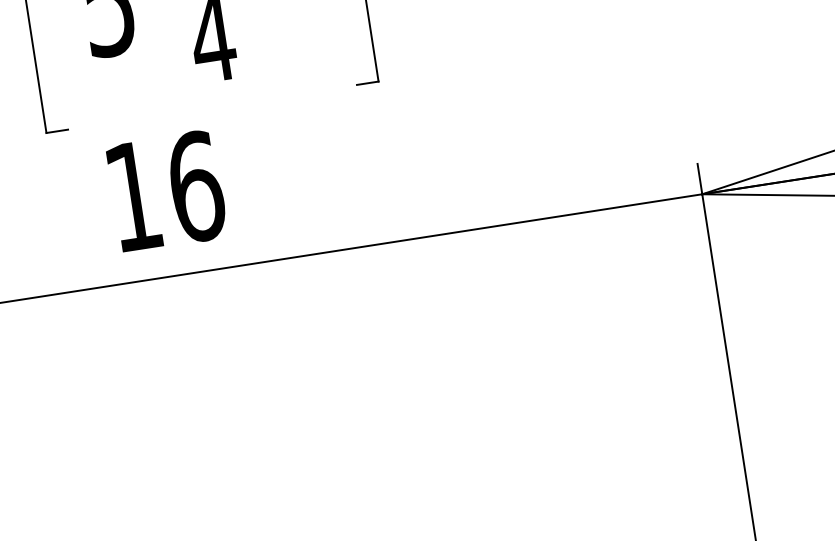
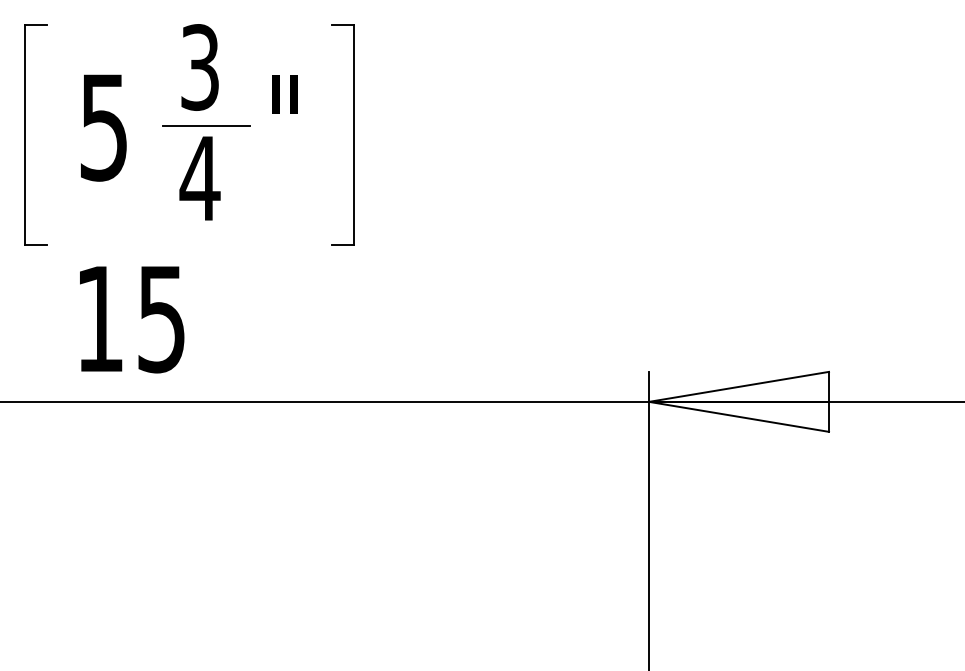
text: (195, 186) -> (161, 318), 16 -> 15

